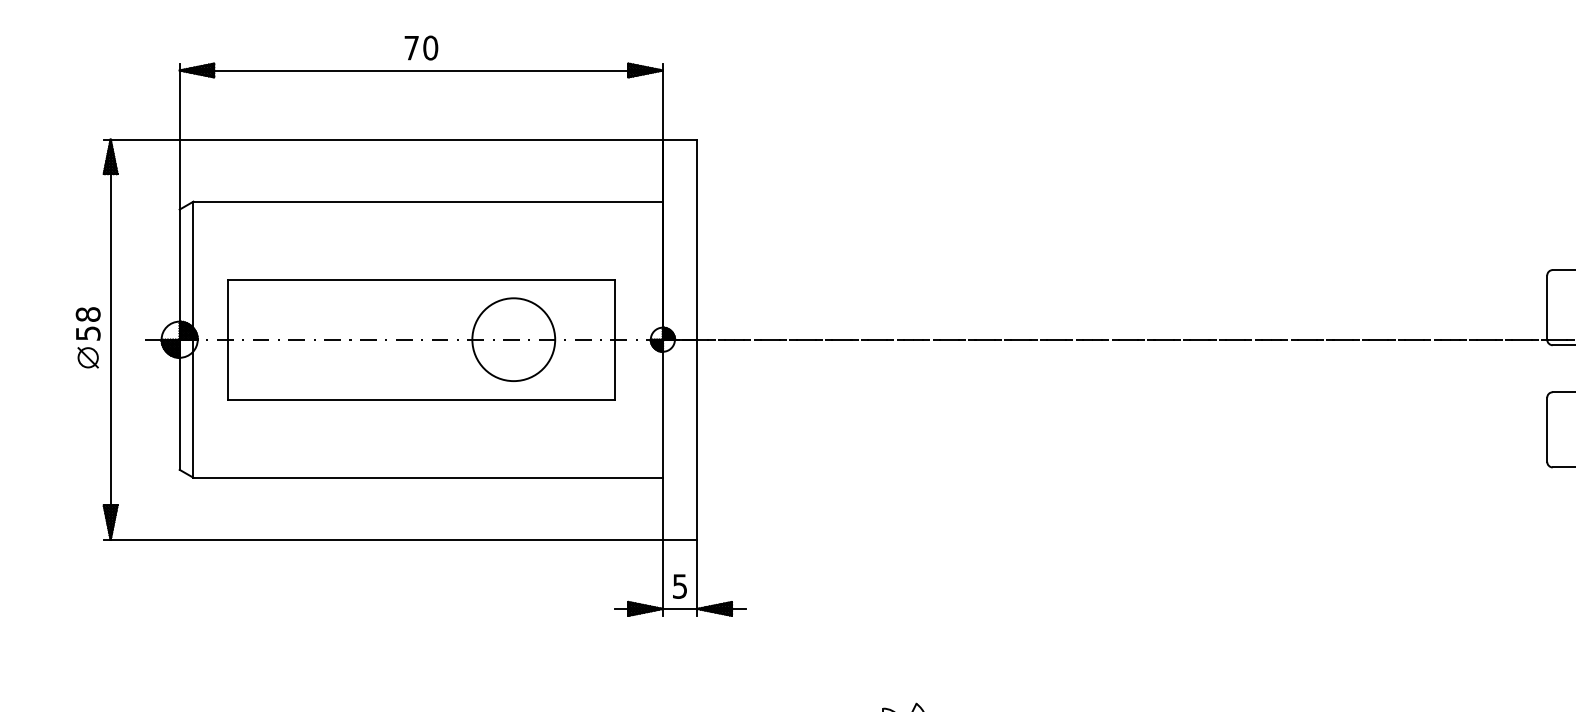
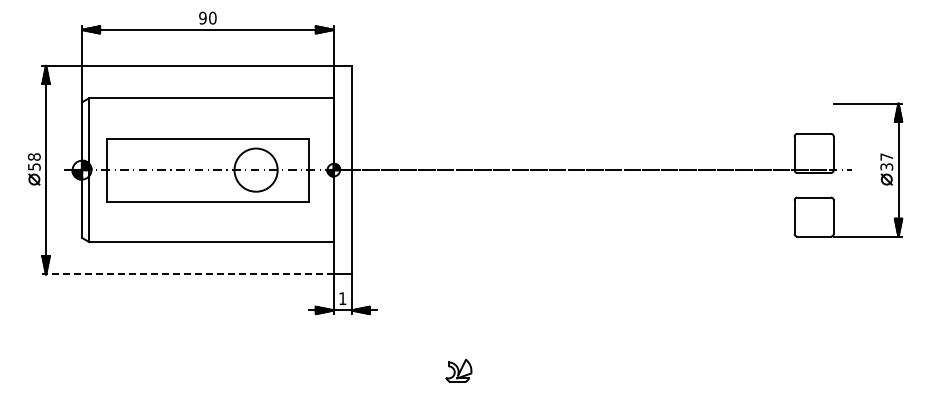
text: (410, 46) -> (202, 17), 70 -> 90
line: (384, 539) -> (188, 274), solid -> dashed
text: (679, 586) -> (342, 298), 5 -> 1

